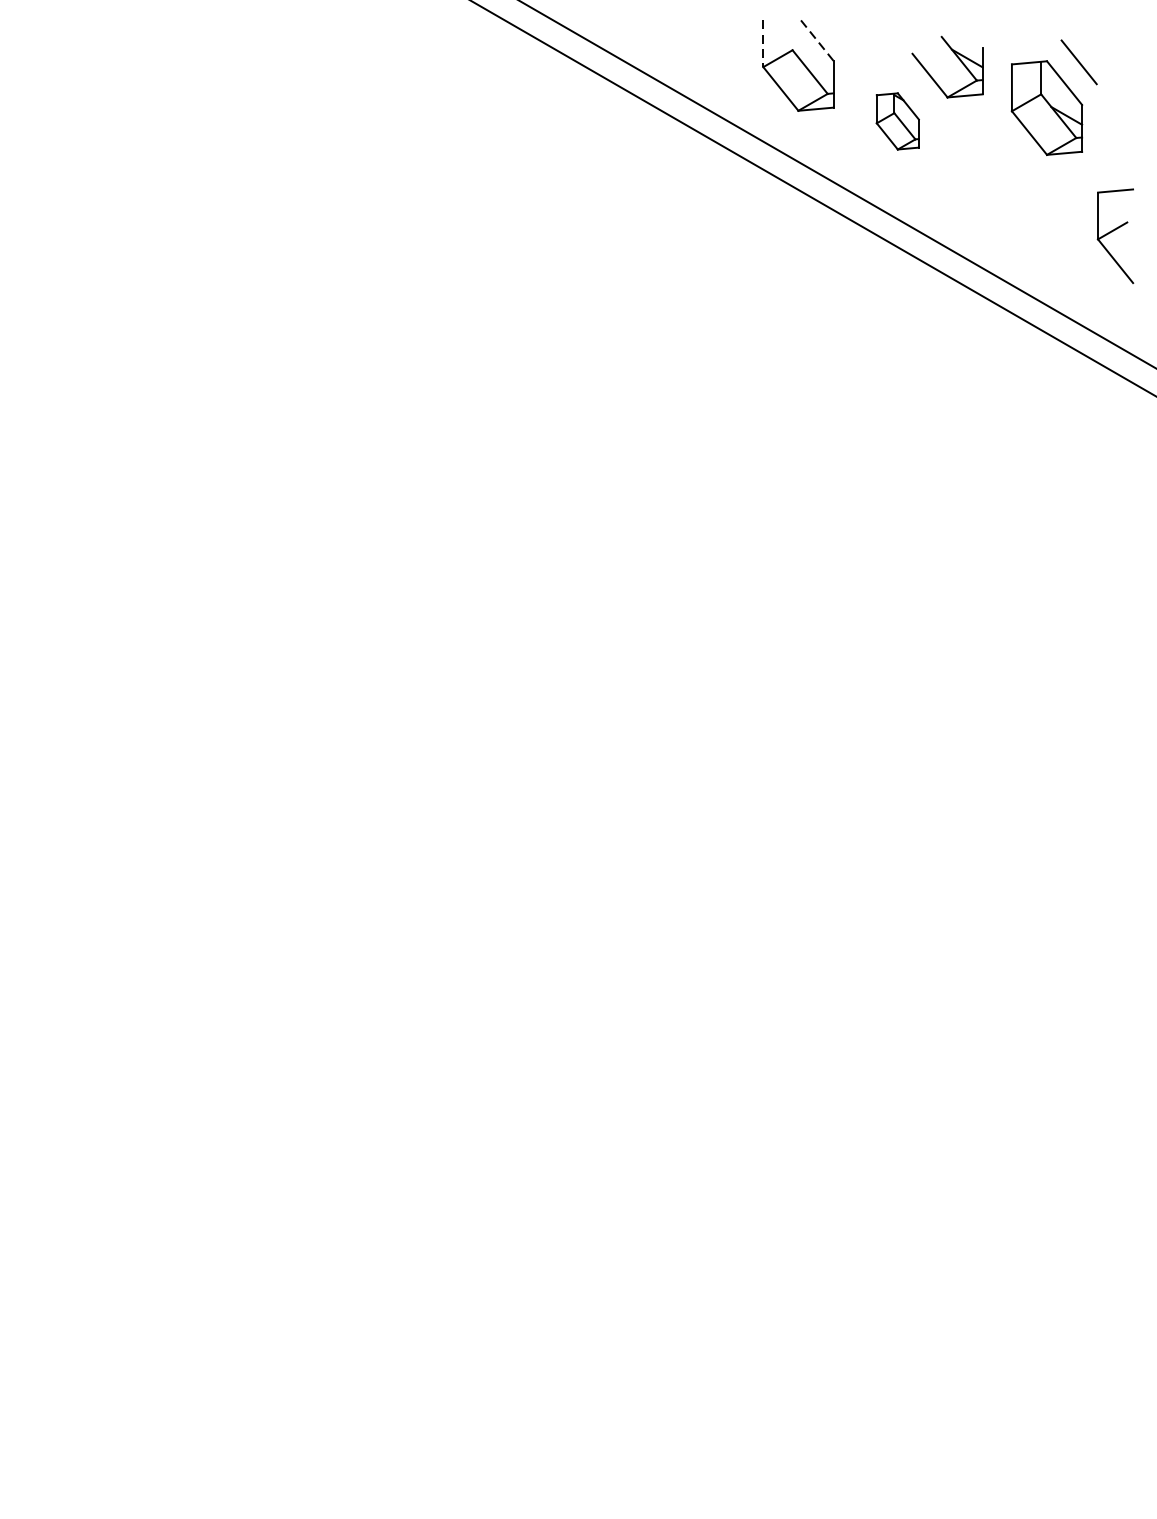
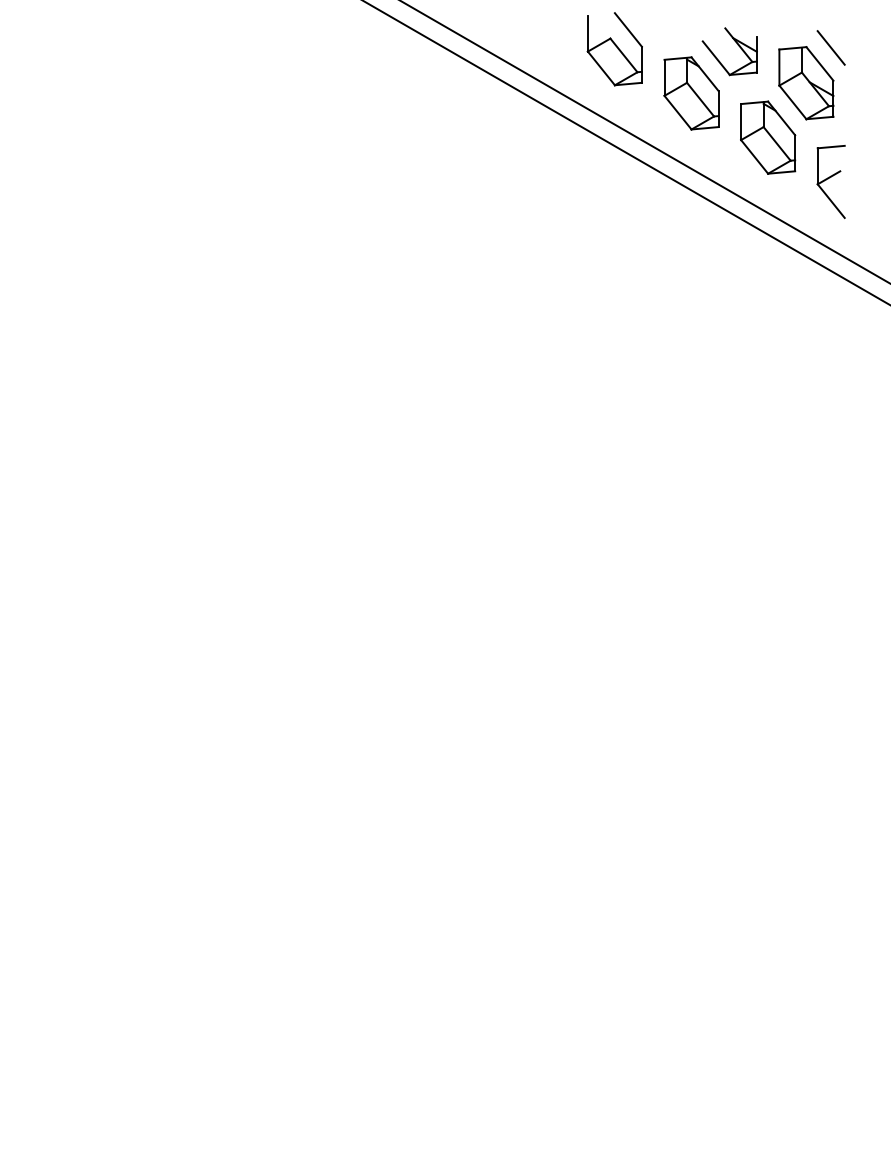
line: (816, 38) -> (628, 29), dashed -> solid
line: (762, 44) -> (587, 34), dashed -> solid
part: (897, 121) -> (691, 93), size x1.67
part: (997, 178) -> (768, 137), added
part: (1114, 235) -> (830, 181), moved

